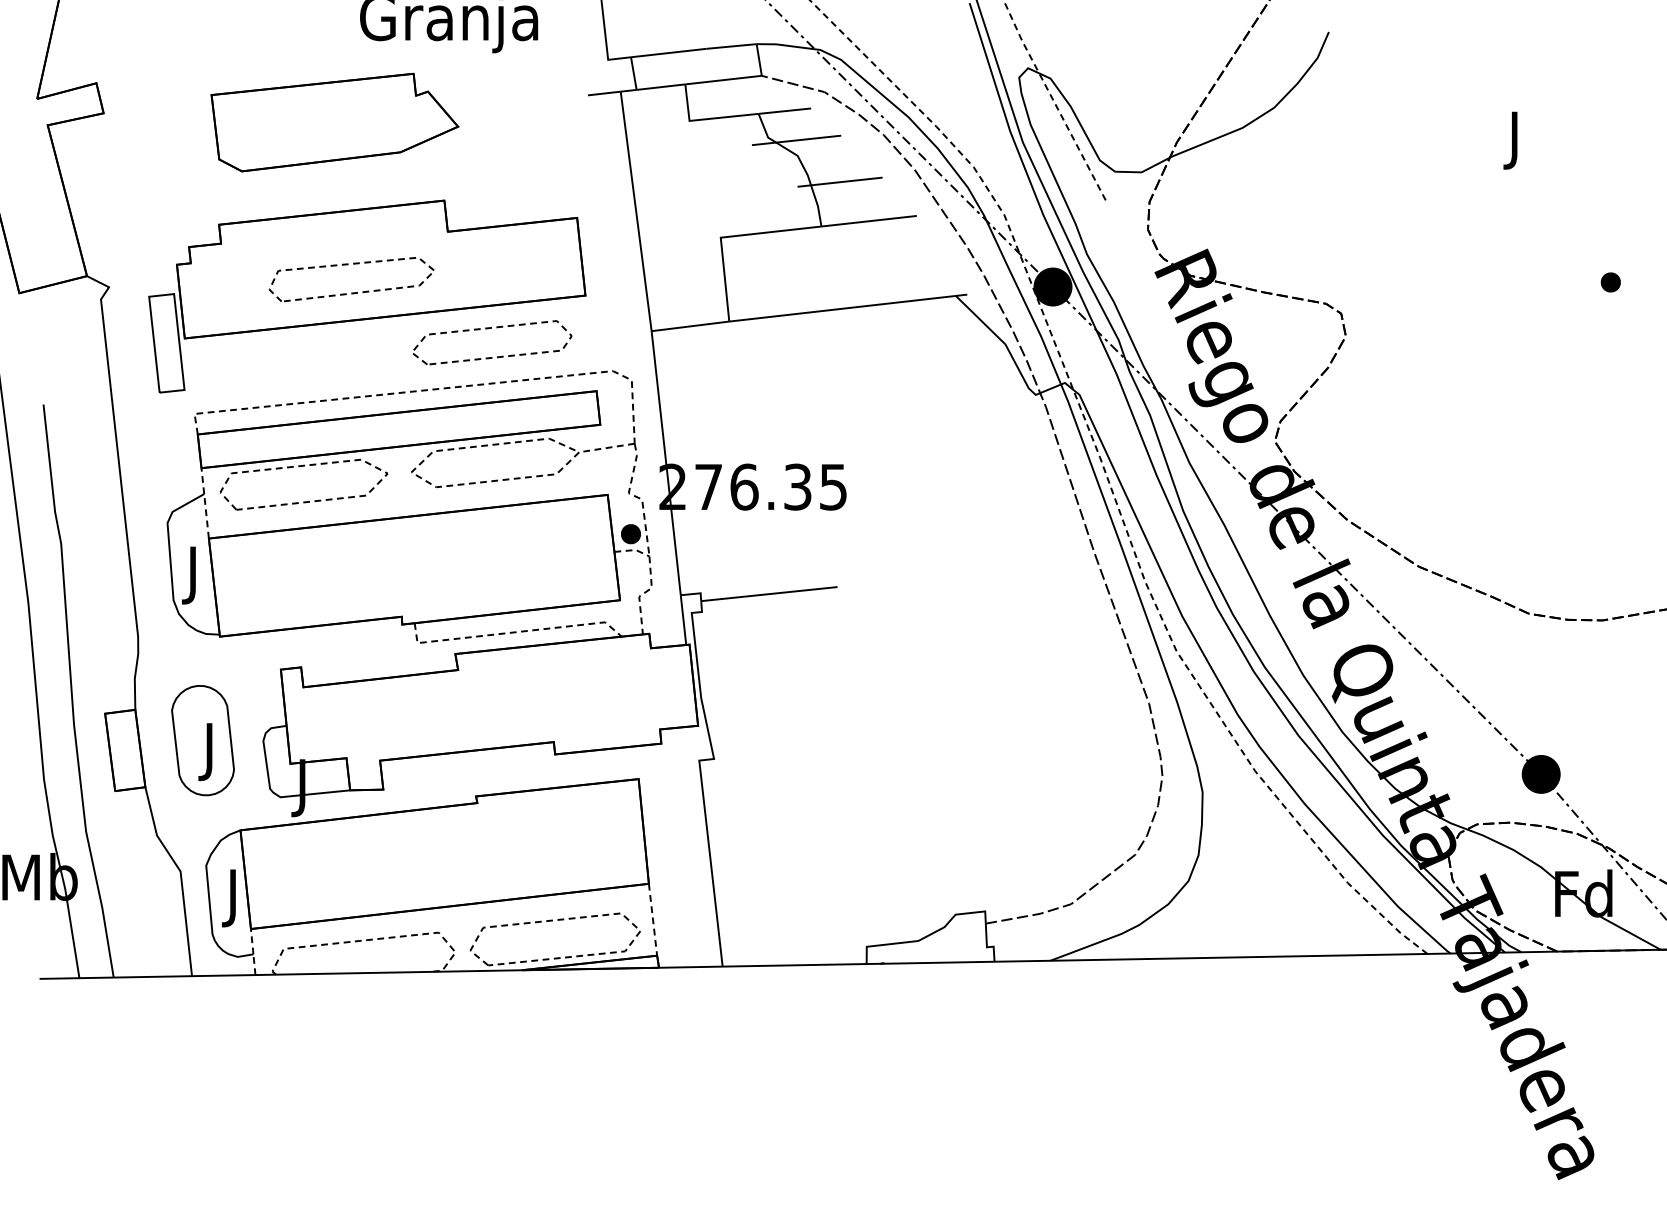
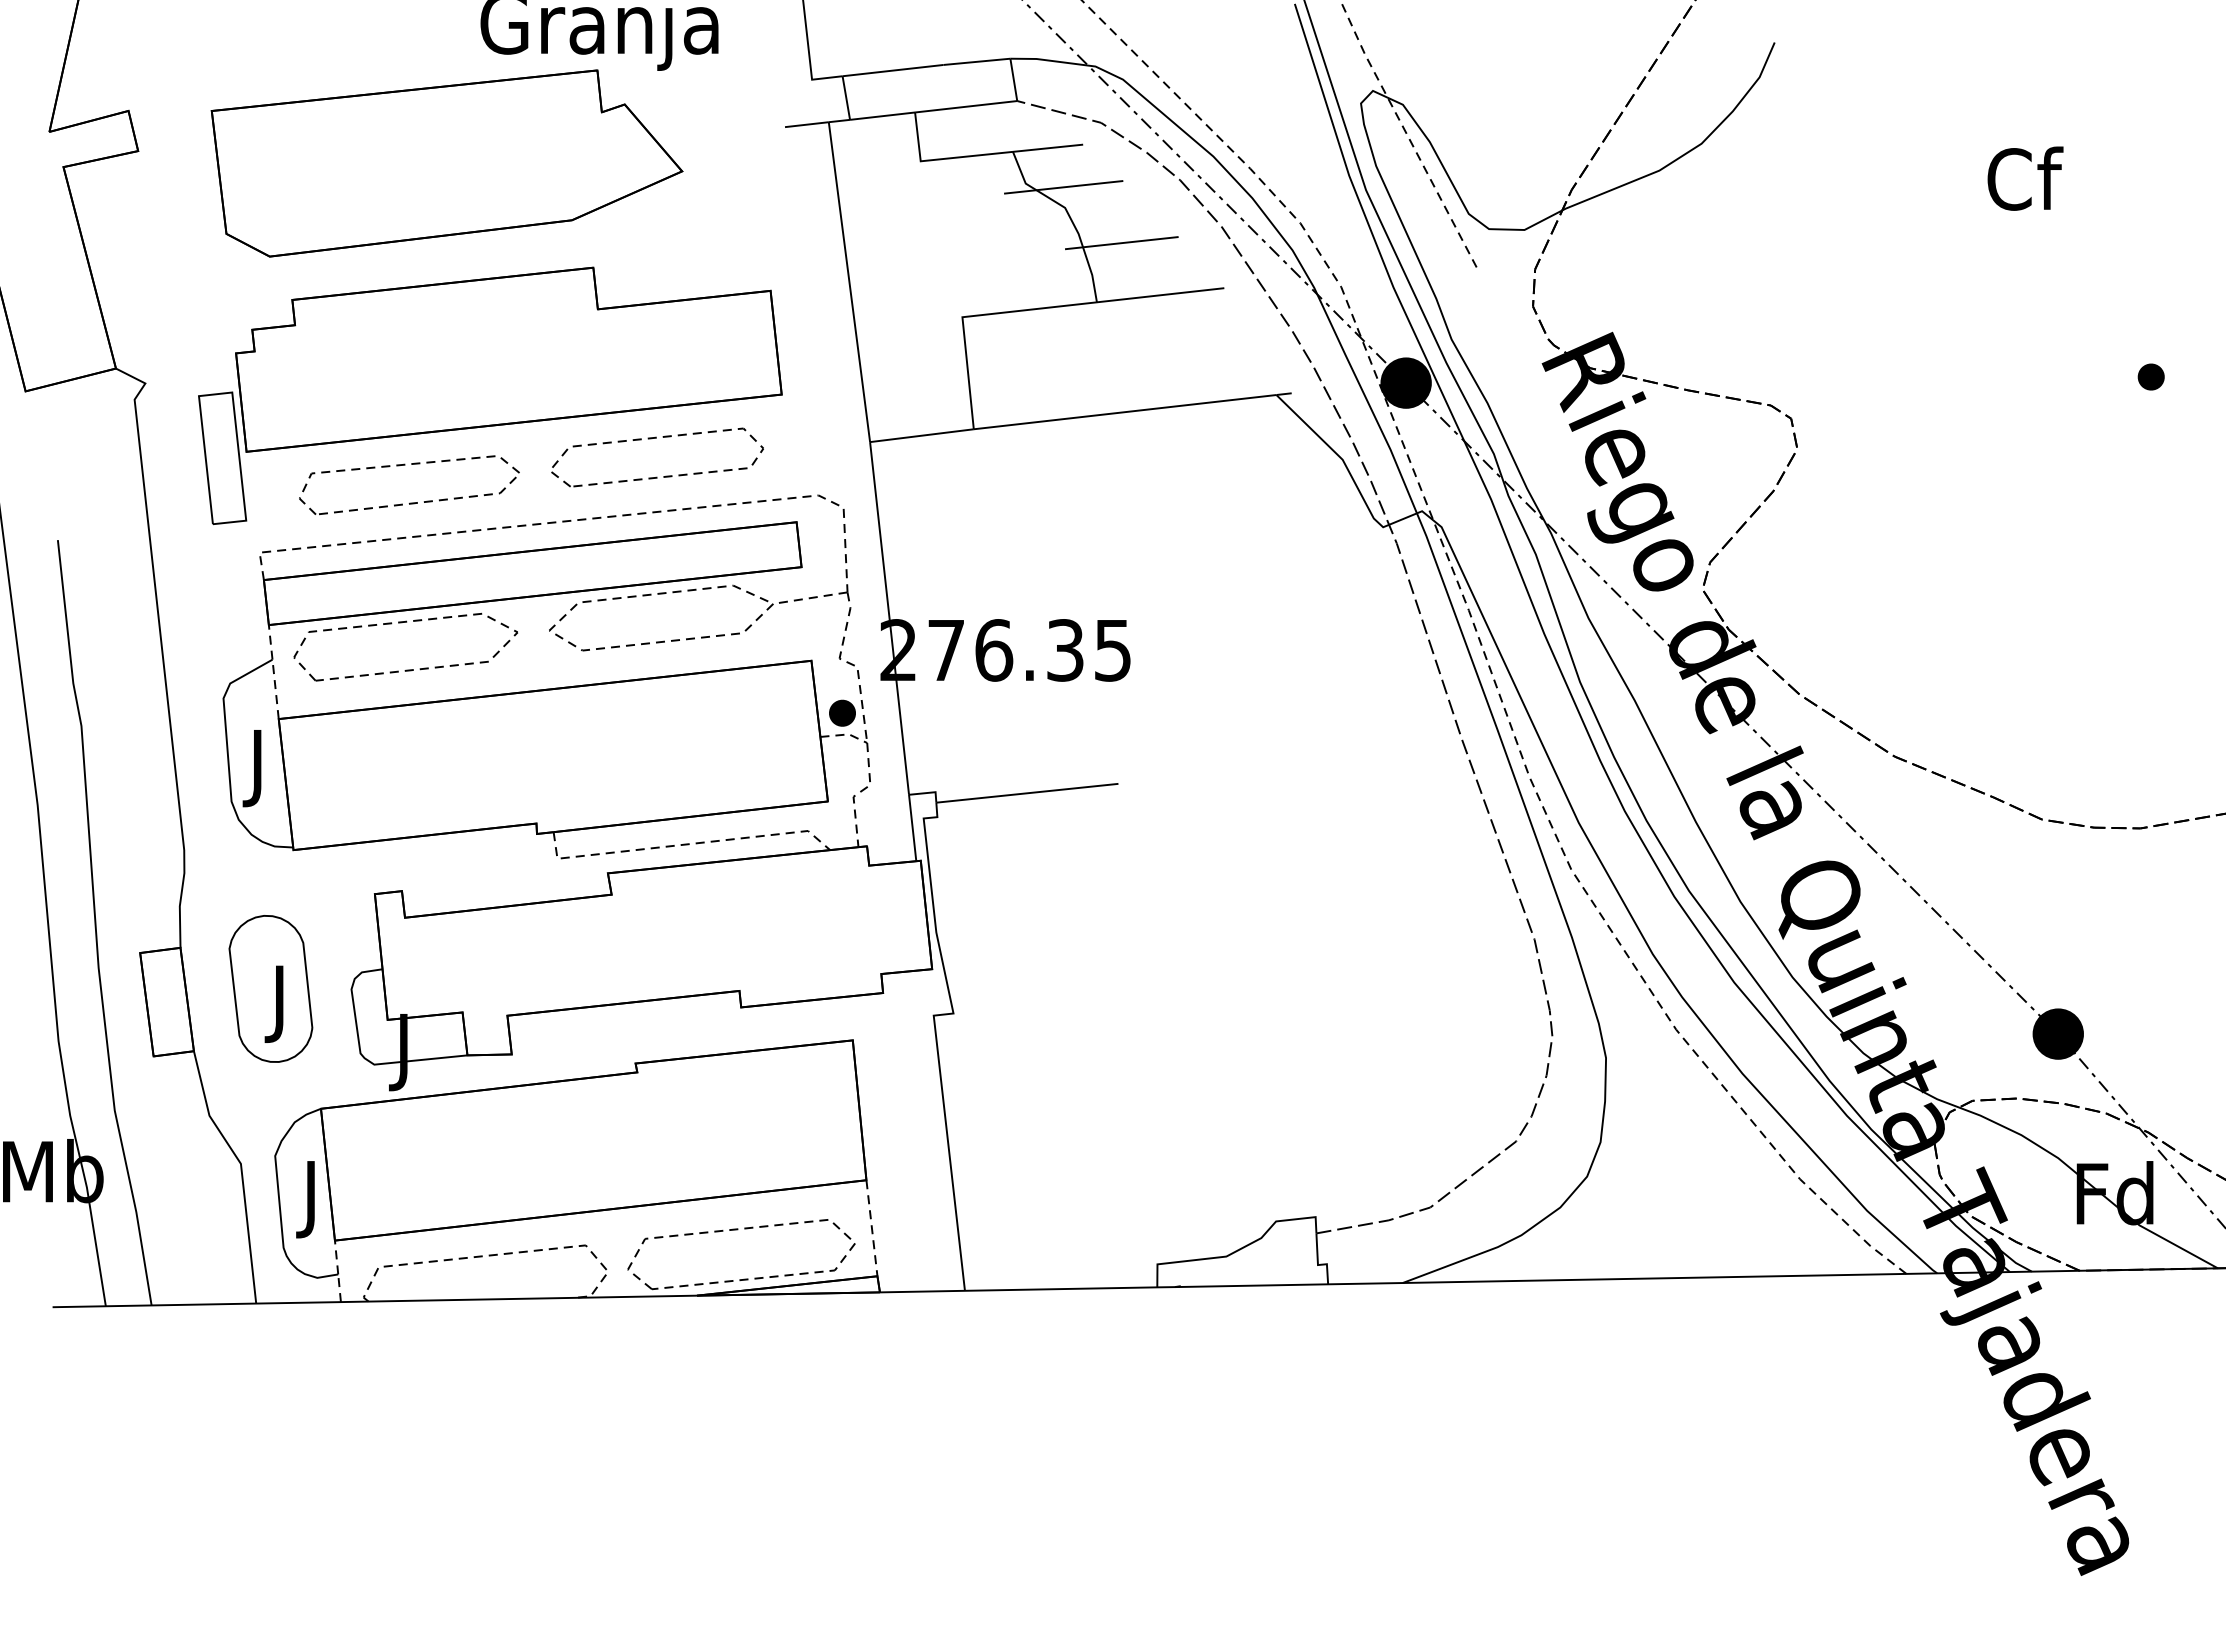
part: (334, 122) -> (446, 163), size x1.43
text: (1516, 139) -> (2025, 186), J -> Cf
part: (351, 292) -> (409, 502), moved

